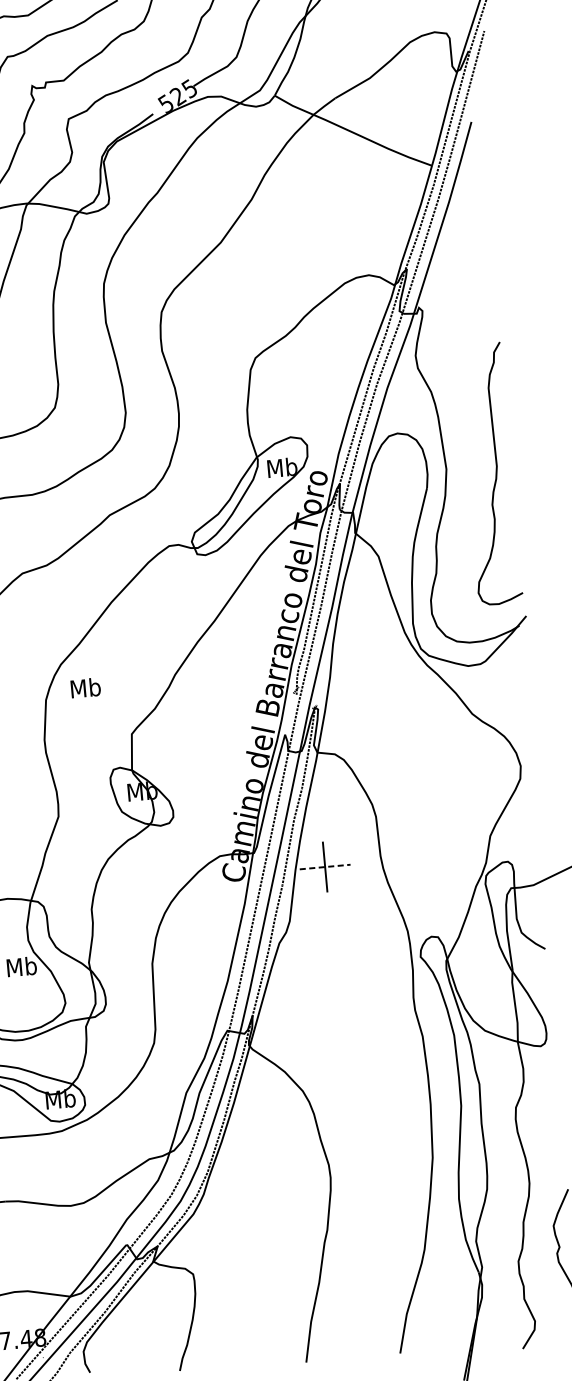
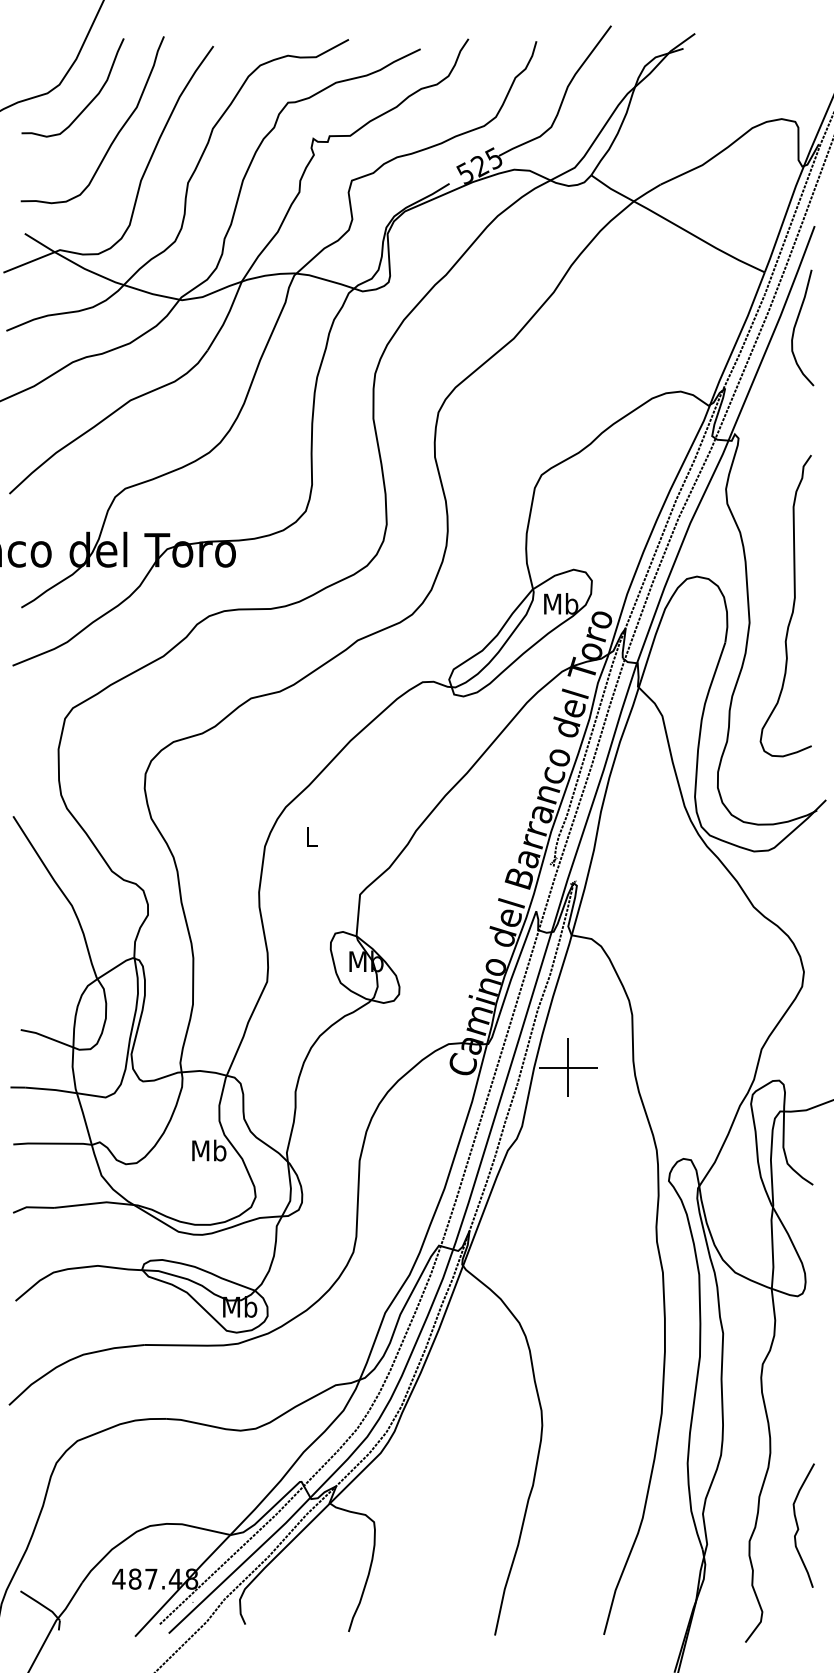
curve: (463, 209) -> (796, 325), added
curve: (495, 473) -> (792, 605), moved
text: (86, 687) -> (312, 836), Mb -> L
line: (325, 866) -> (568, 1067), dashed -> solid

